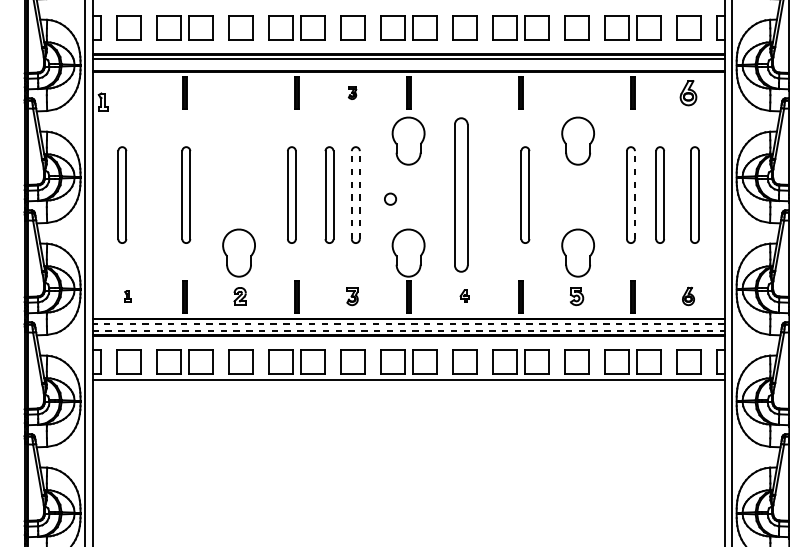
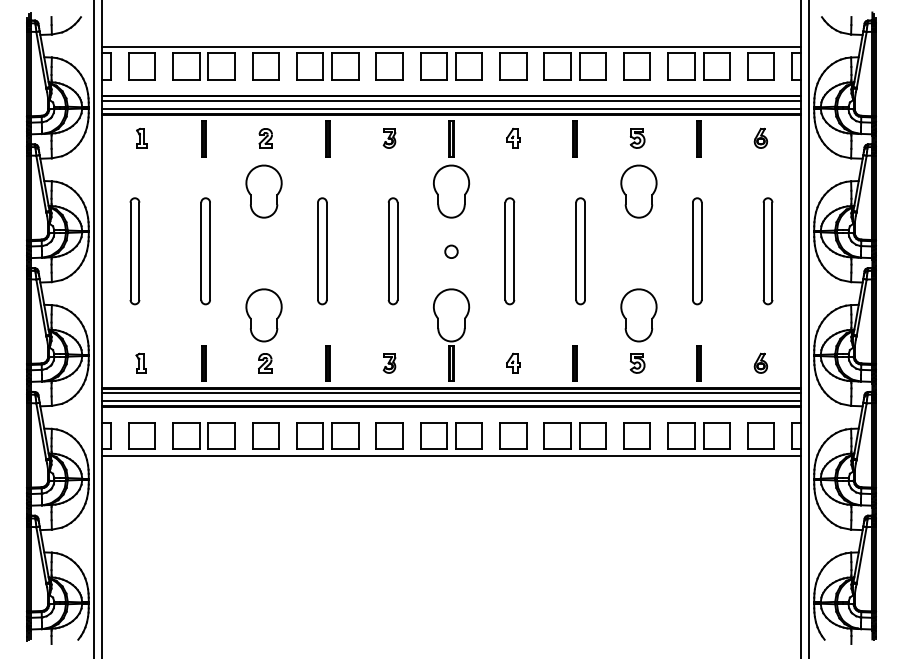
line: (408, 9) -> (451, 46), added
line: (408, 66) -> (451, 109), added
part: (688, 92) -> (760, 137), size x0.71
part: (240, 93) -> (265, 138), added
part: (352, 93) -> (389, 138), size x1.43
part: (464, 93) -> (513, 138), added
part: (576, 93) -> (637, 138), added
part: (102, 102) -> (141, 138), moved
part: (238, 141) -> (263, 191), added
part: (329, 195) -> (363, 251), removed
line: (351, 195) -> (388, 251), dashed -> solid
line: (359, 195) -> (397, 251), dashed -> solid
part: (461, 195) -> (509, 251), size x0.62
line: (634, 195) -> (701, 251), dashed -> solid
part: (660, 195) -> (729, 251), removed
circle: (390, 198) -> (451, 251), moved
part: (127, 295) -> (140, 362), size x1.67
part: (464, 295) -> (513, 362), size x1.43
line: (407, 323) -> (450, 393), dashed -> solid
line: (408, 330) -> (451, 401), dashed -> solid

